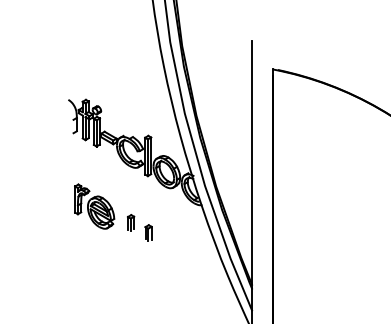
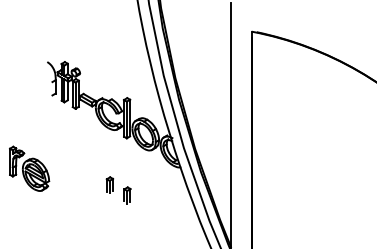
part: (94, 206) -> (29, 168), moved

